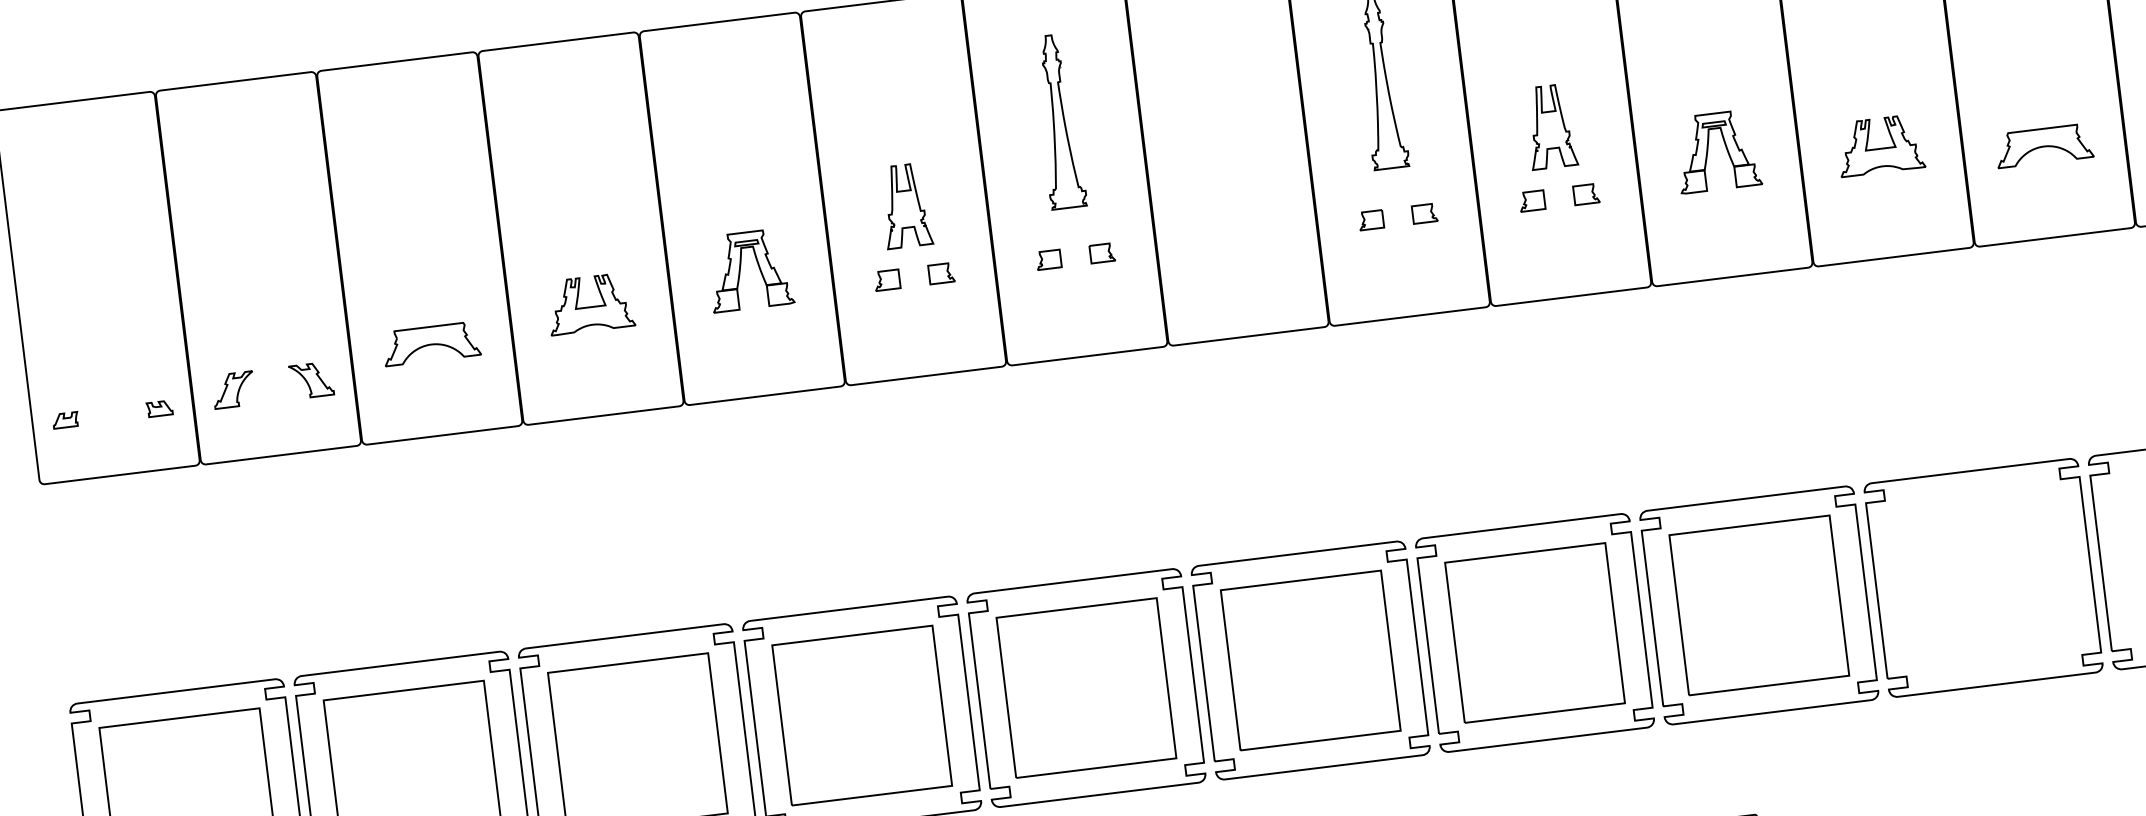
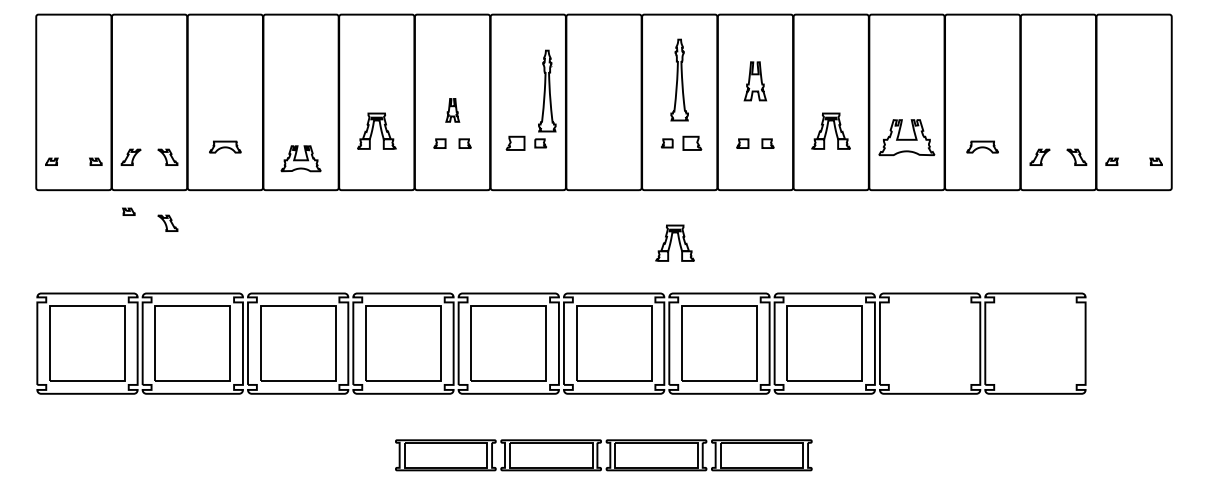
part: (1059, 120) -> (547, 90), moved
part: (1548, 127) -> (754, 81), moved
part: (2043, 144) -> (982, 146), size x0.7
part: (1879, 145) -> (906, 137), size x1.4
part: (905, 206) -> (452, 110), size x0.6
part: (1423, 214) -> (691, 143), size x1.6
part: (1048, 260) -> (515, 143), size x1.6
part: (589, 303) -> (300, 158), moved
part: (431, 342) -> (225, 146), size x0.7
part: (1412, 429) -> (674, 242), added
part: (242, 506) -> (128, 211), added
part: (328, 519) -> (167, 222), added

